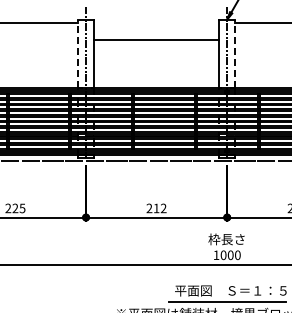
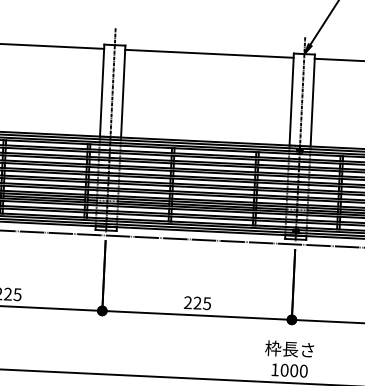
line: (156, 39) -> (209, 53), moved
line: (78, 53) -> (102, 90), dashed -> solid
line: (235, 53) -> (313, 100), dashed -> solid
text: (159, 208) -> (201, 303), 212 -> 225

